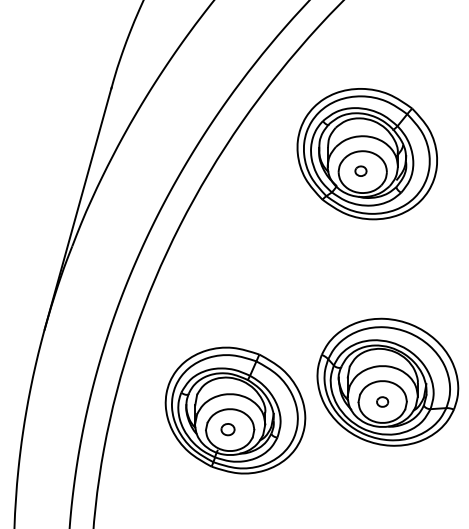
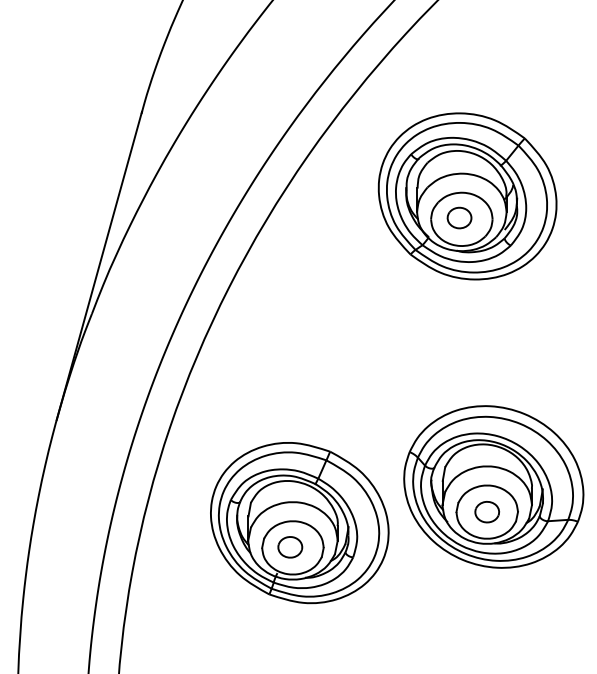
part: (360, 171) -> (458, 218), size x1.67
part: (382, 401) -> (486, 511), size x1.67
part: (227, 429) -> (289, 547), size x1.43

